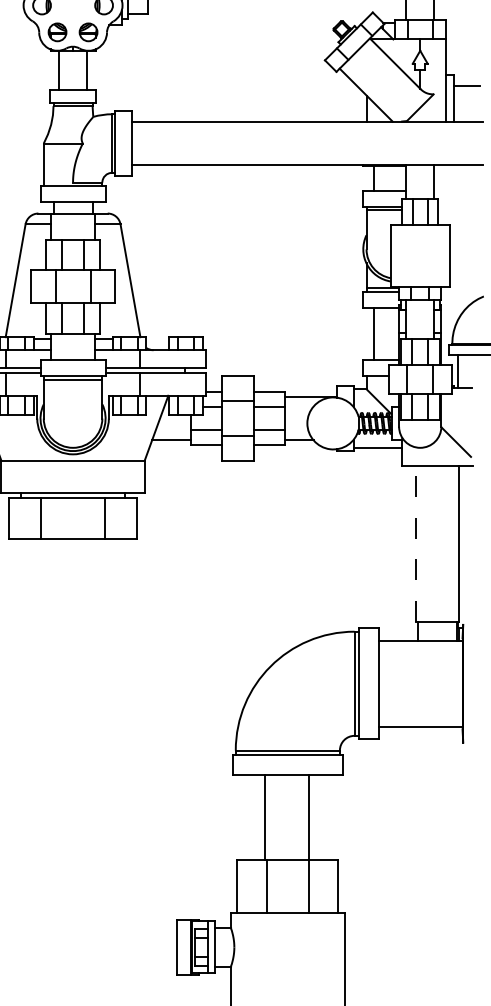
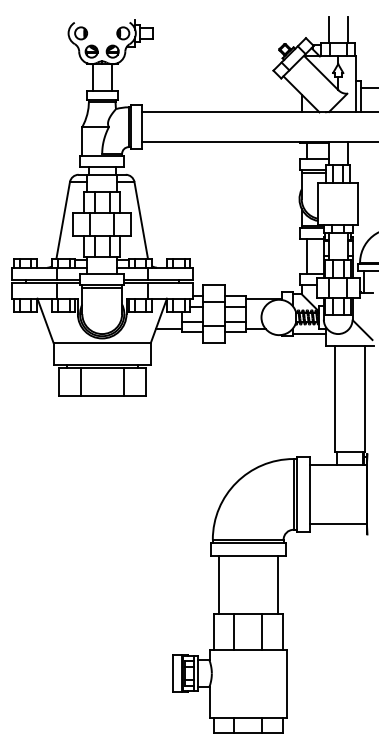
line: (416, 542) -> (335, 398), dashed -> solid
line: (264, 816) -> (218, 584), moved
line: (308, 816) -> (277, 584), moved

